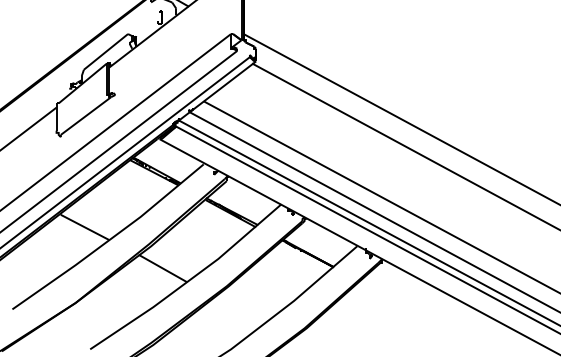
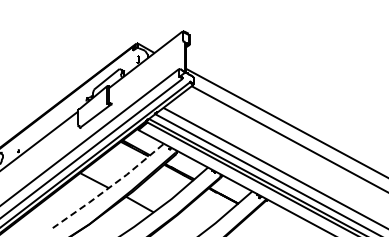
line: (110, 239) -> (109, 187), solid -> dashed

